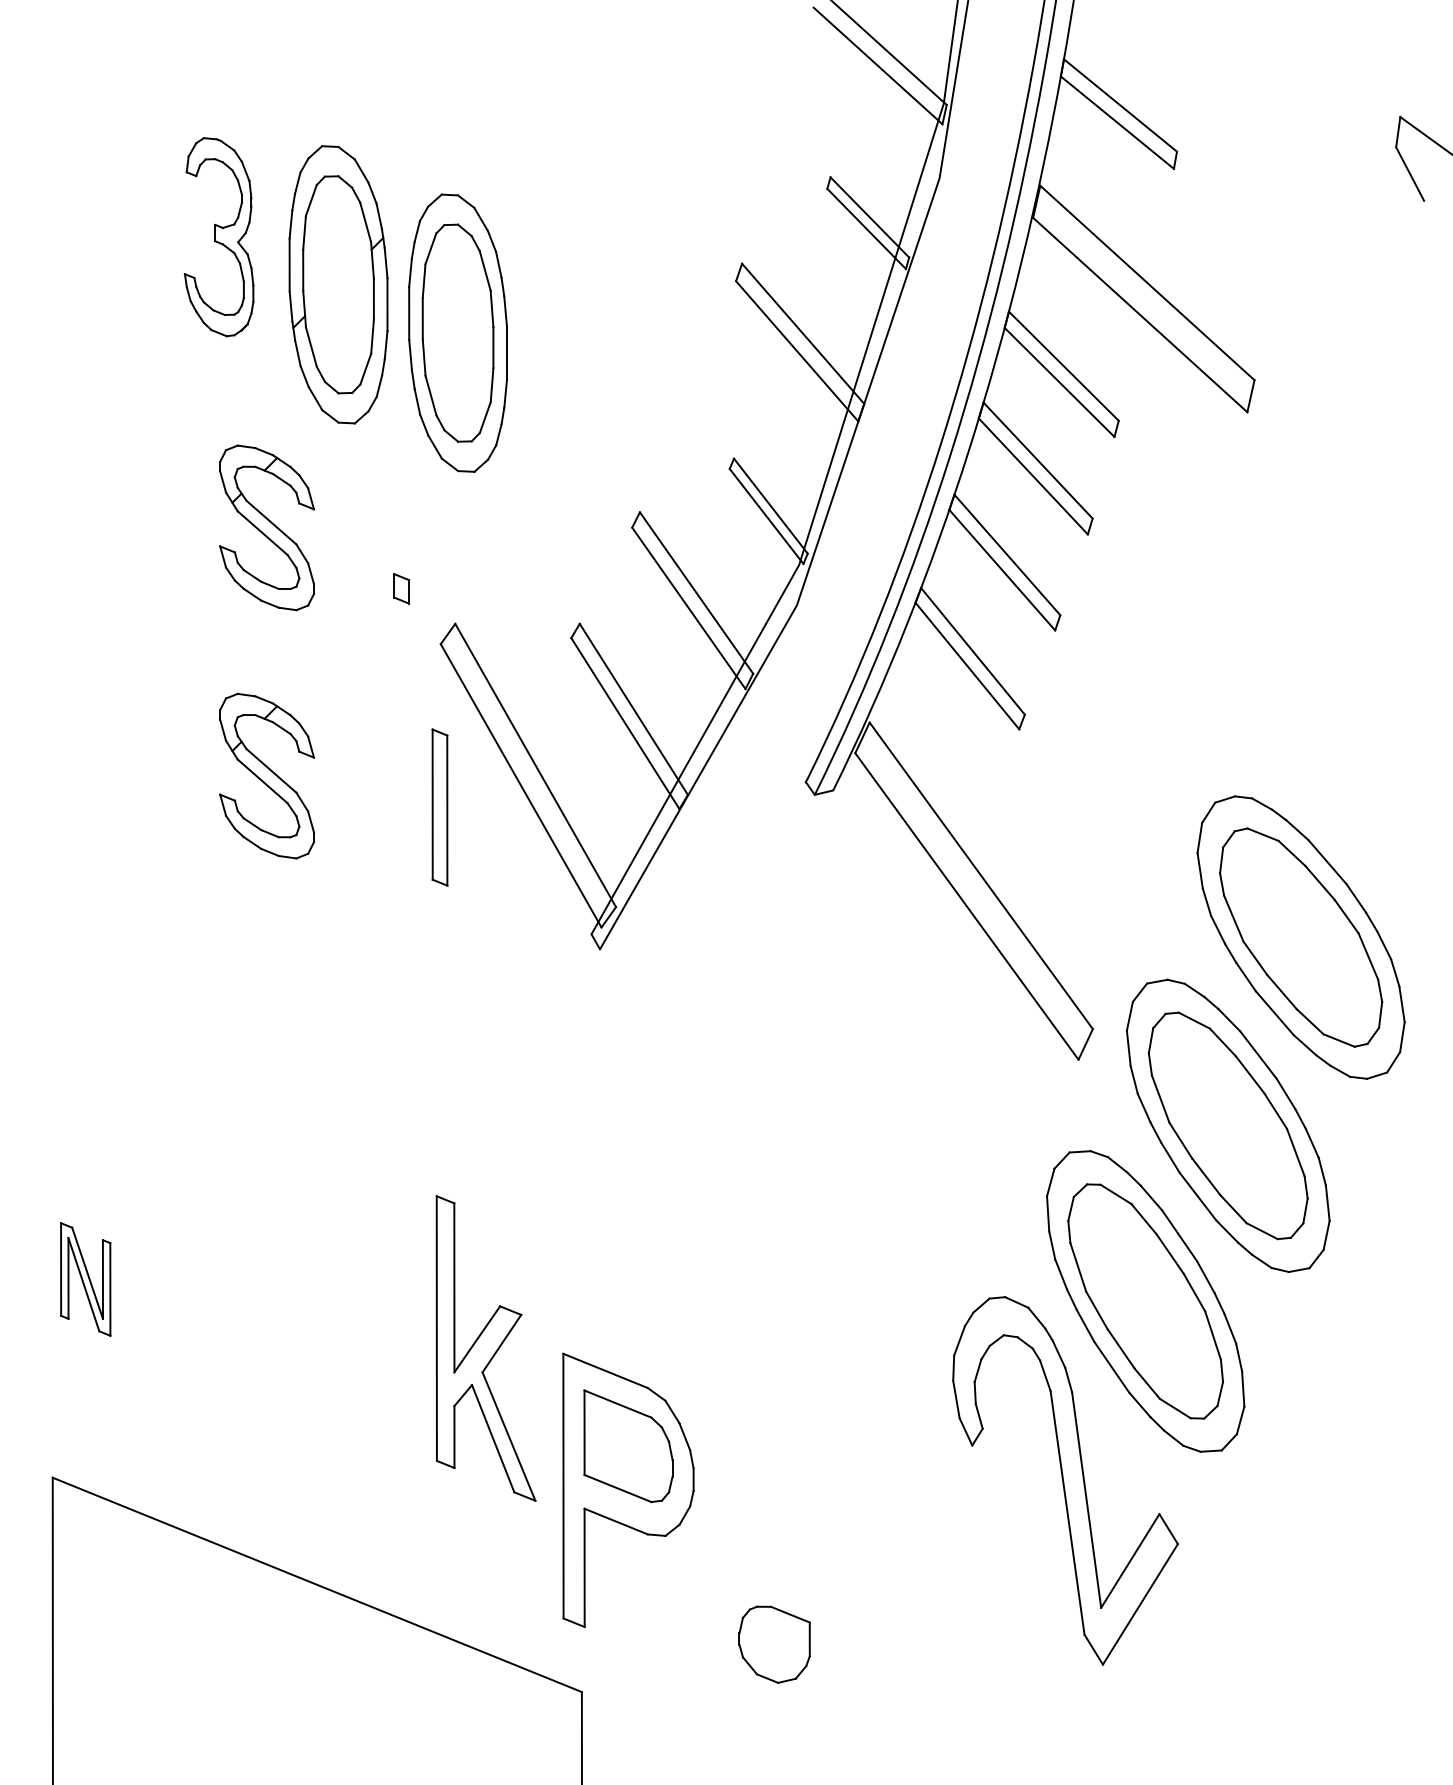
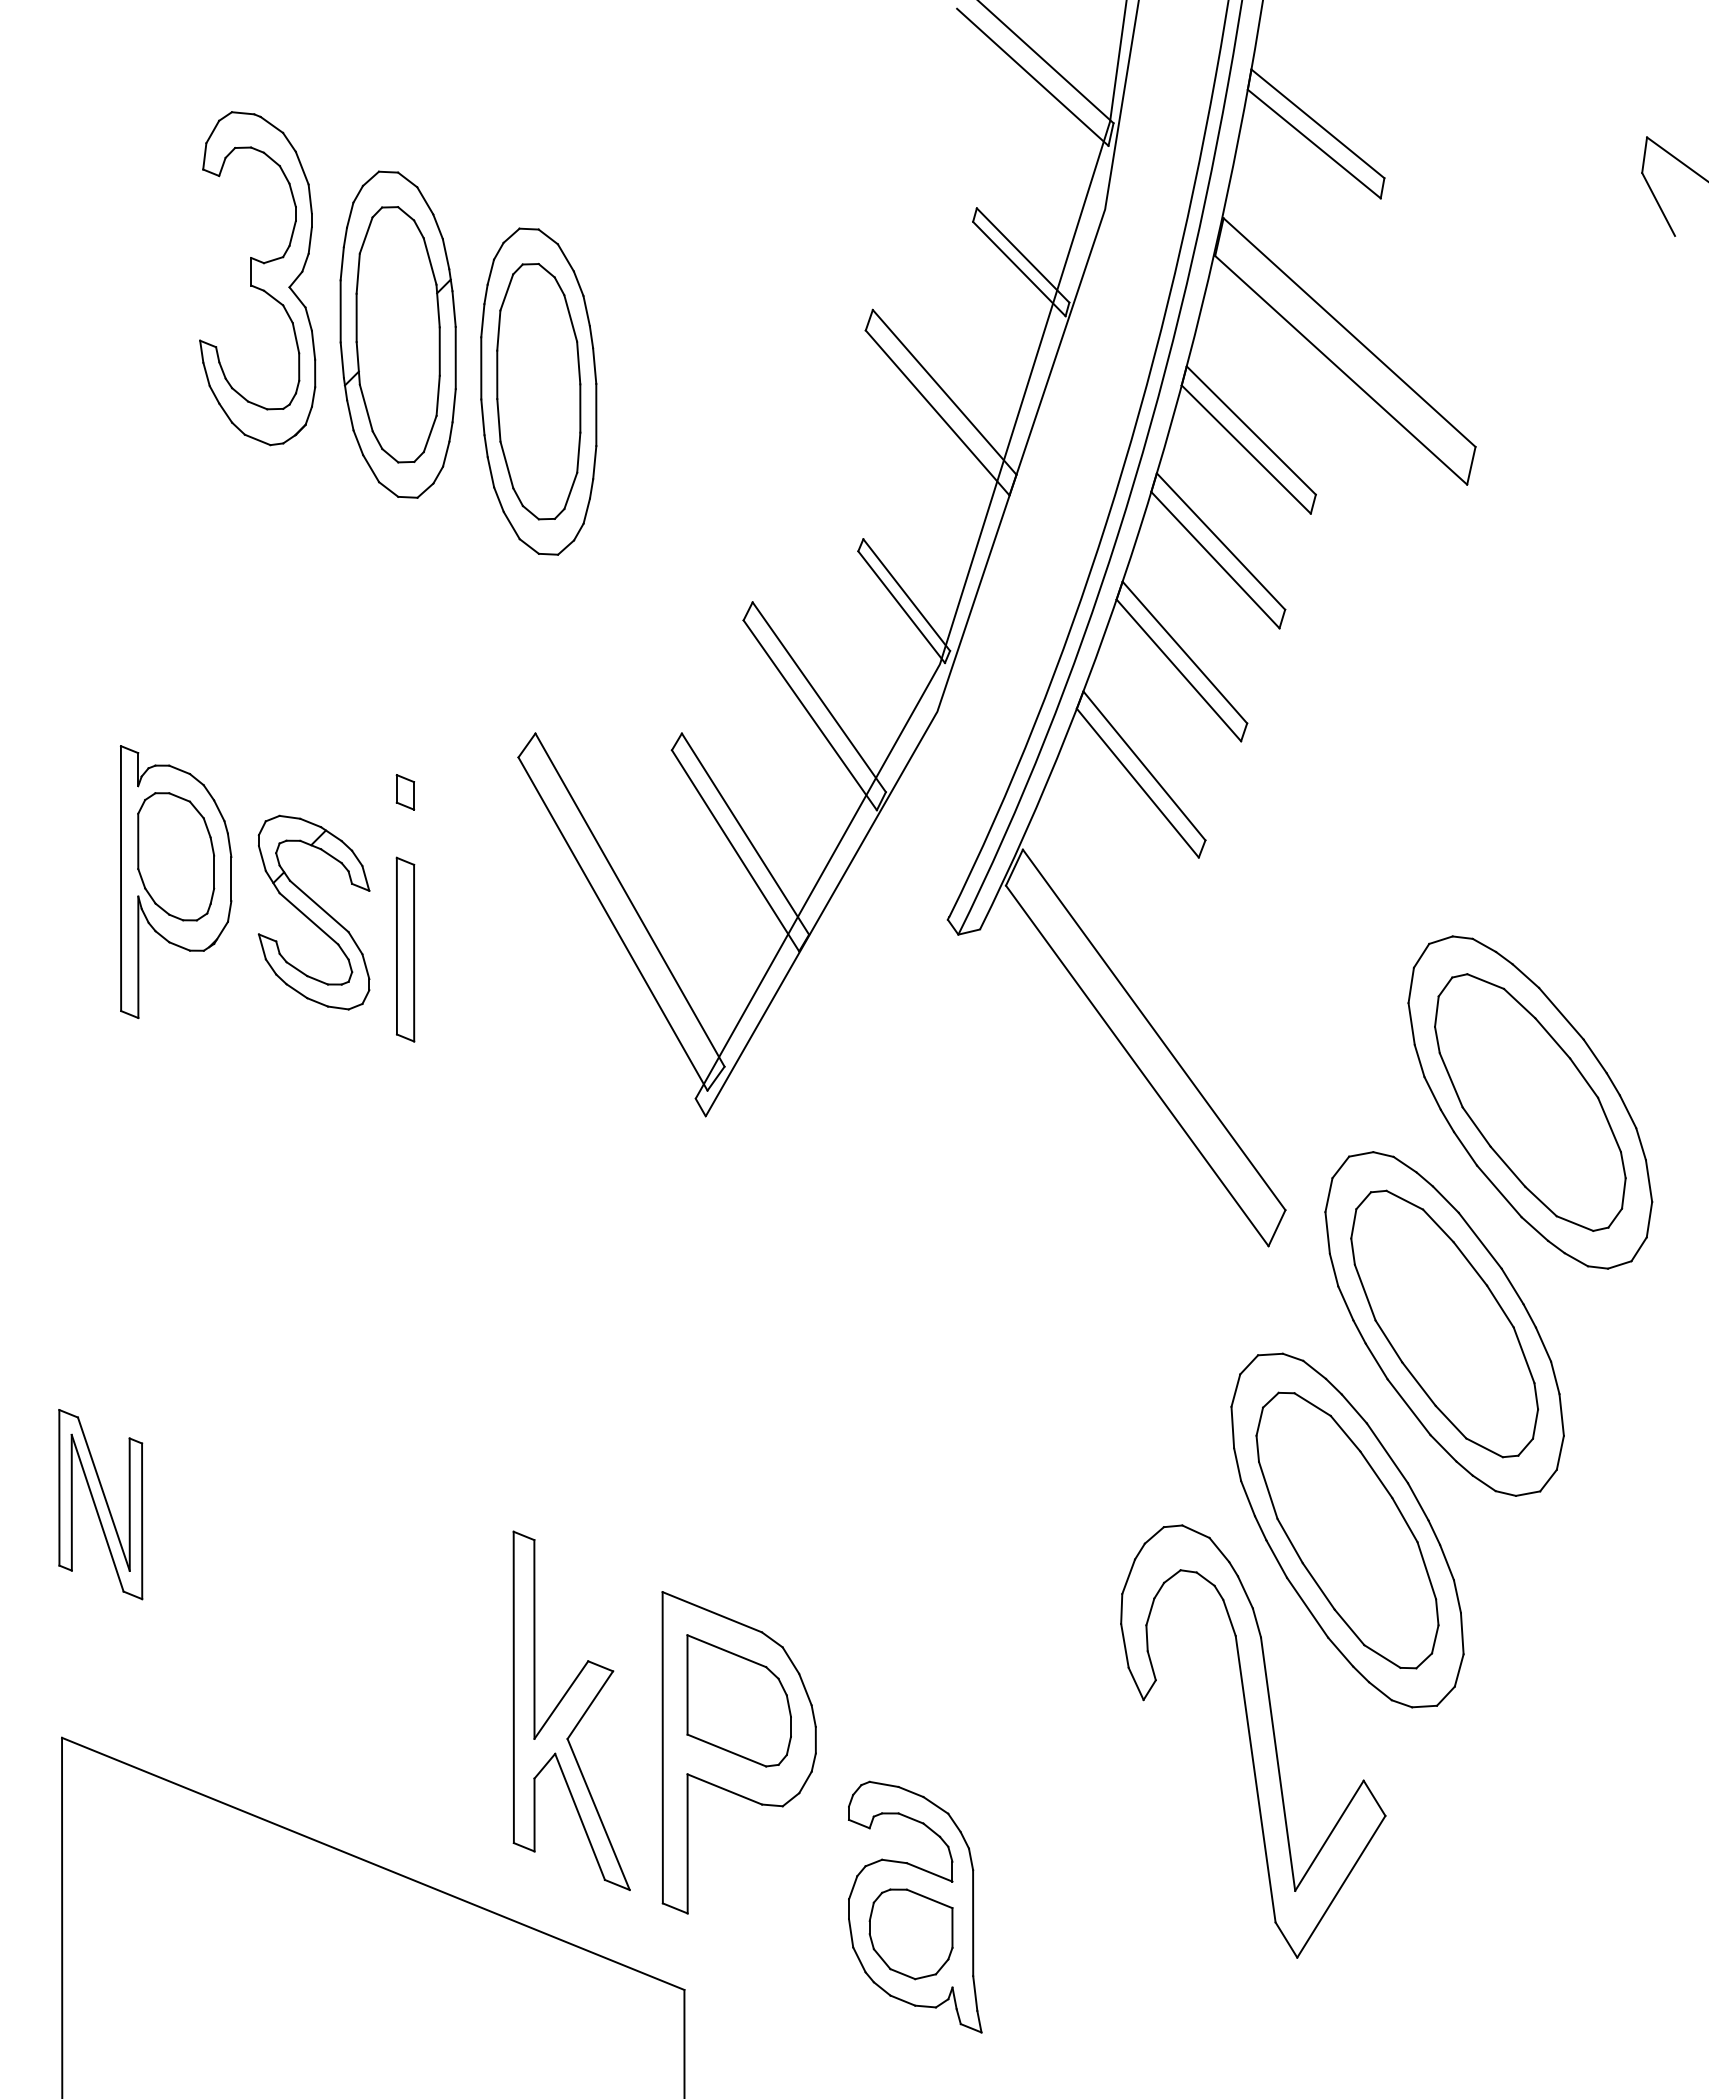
part: (218, 236) -> (257, 278), size x1.43
part: (266, 527) -> (313, 620), removed
part: (401, 588) -> (405, 792), moved
part: (150, 749) -> (176, 881), added
part: (439, 807) -> (405, 949), moved
part: (85, 1279) -> (100, 1504), size x1.43
part: (485, 1348) -> (571, 1710), moved
part: (778, 1621) -> (915, 1906), added

